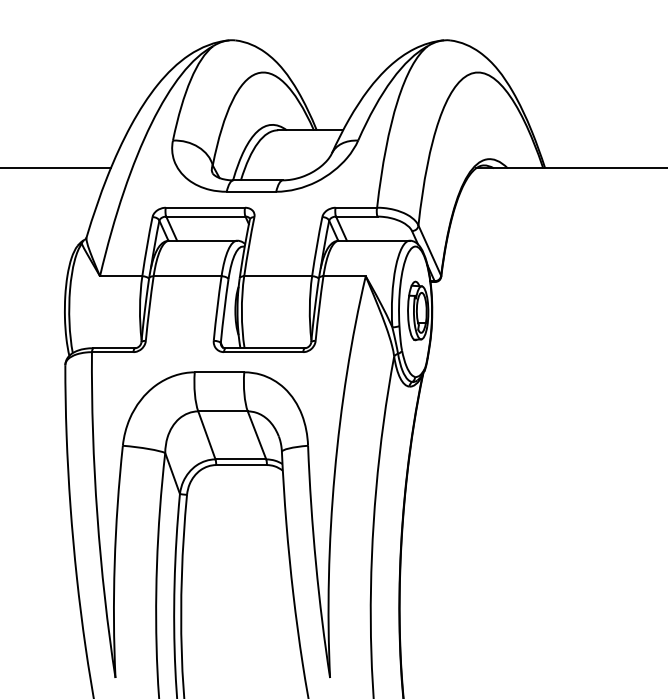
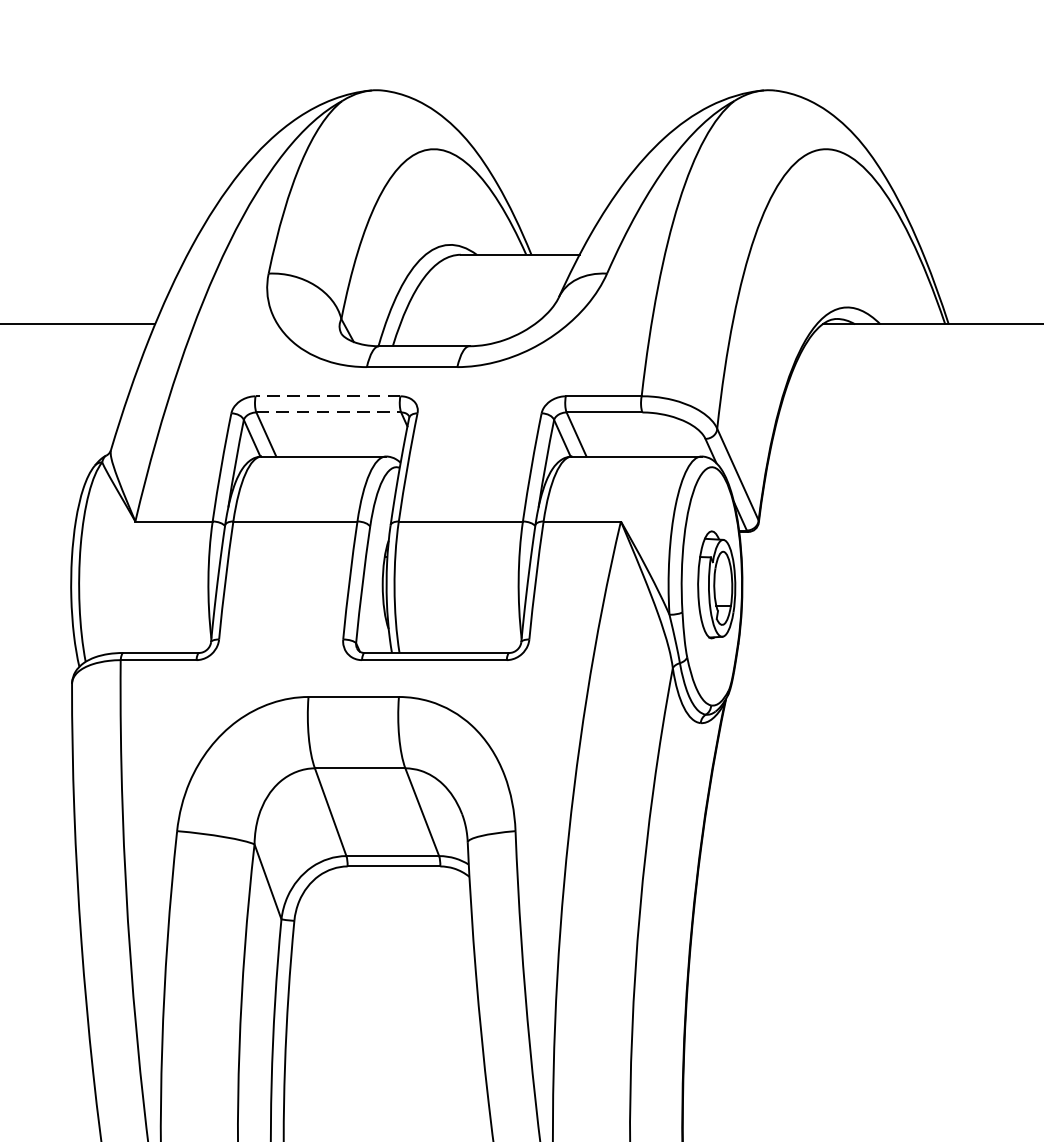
line: (205, 207) -> (328, 395), solid -> dashed
line: (205, 216) -> (328, 412), solid -> dashed

